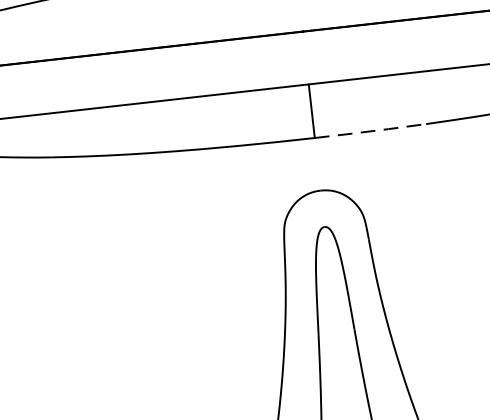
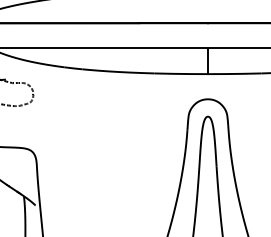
line: (372, 130) -> (235, 73), dashed -> solid

